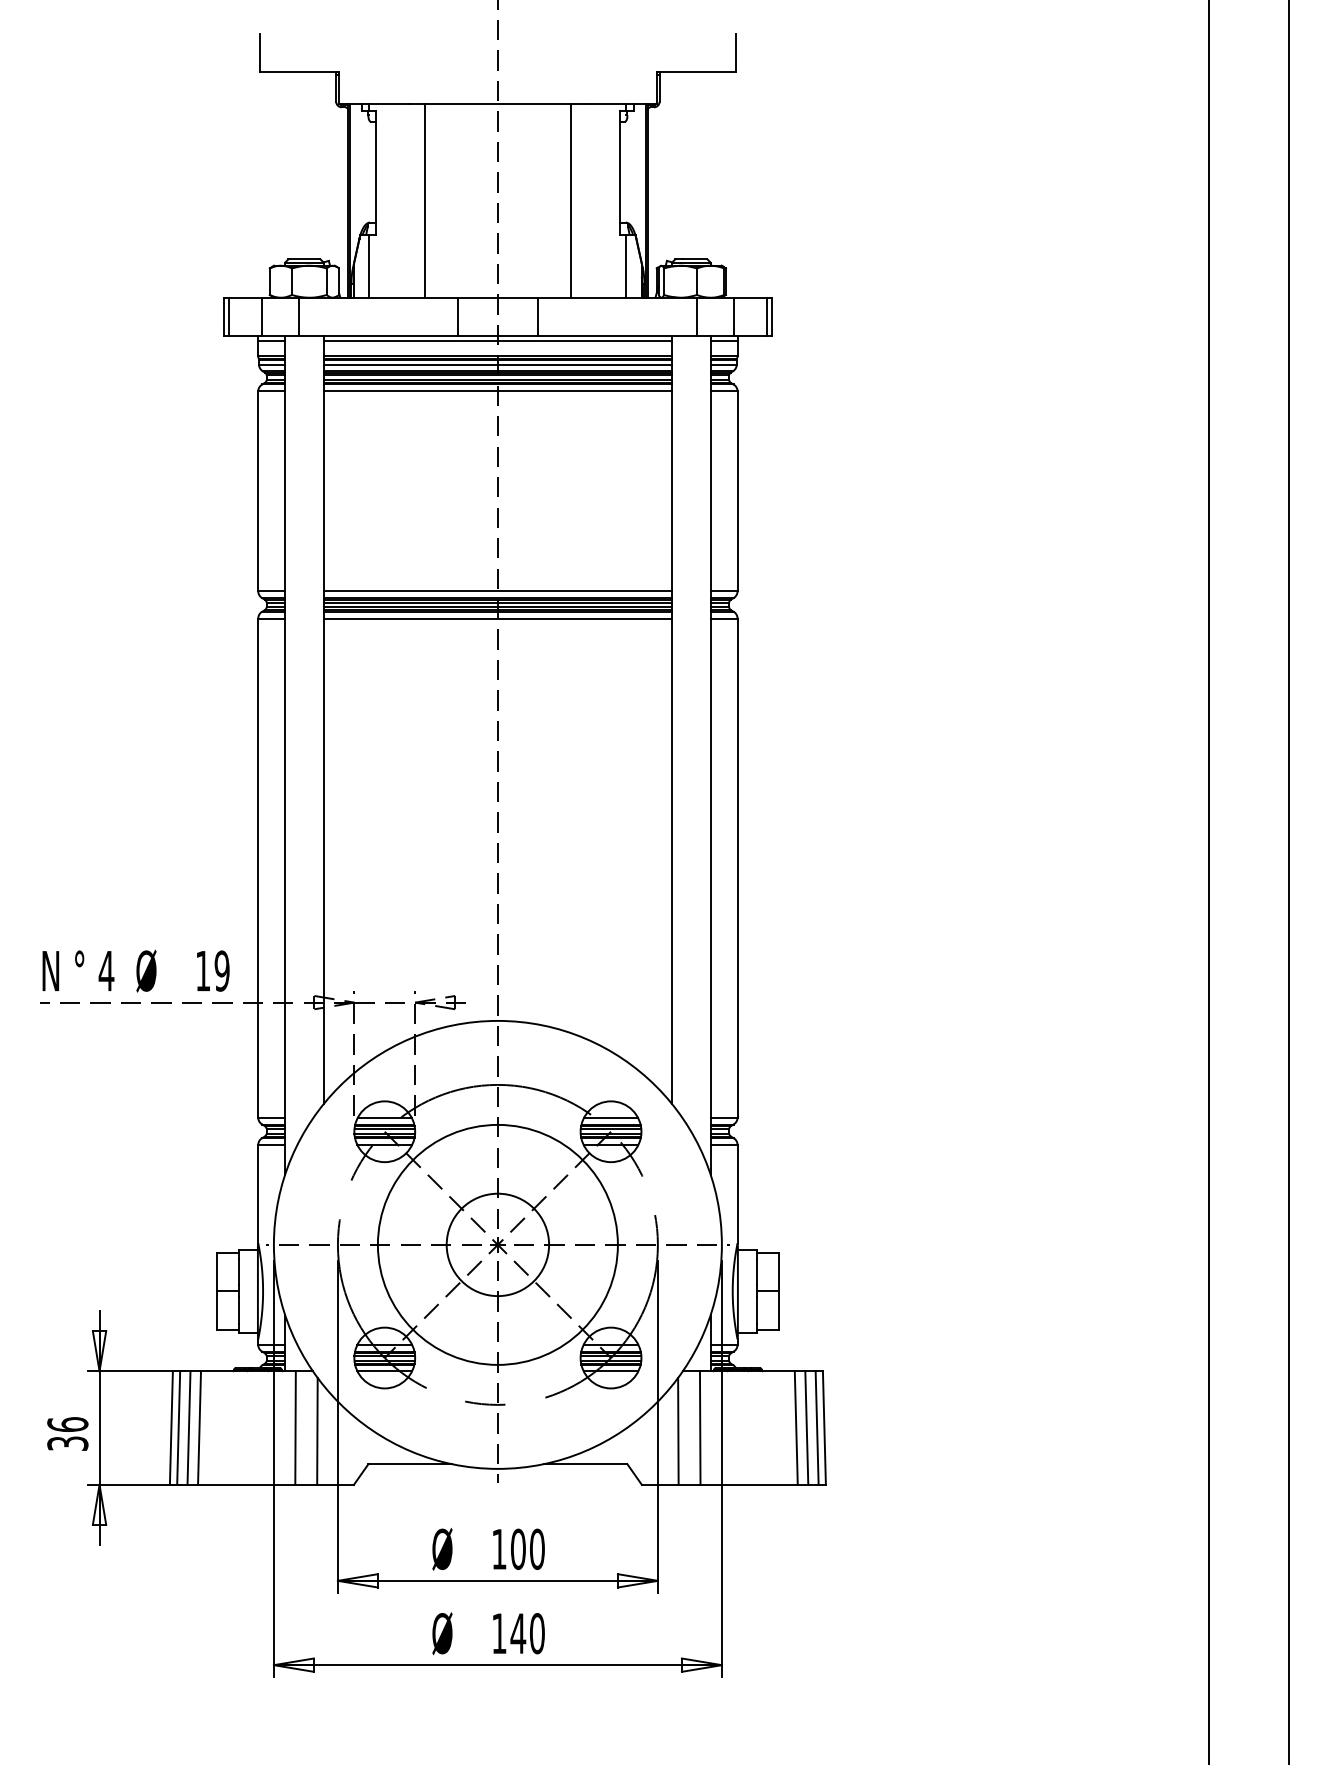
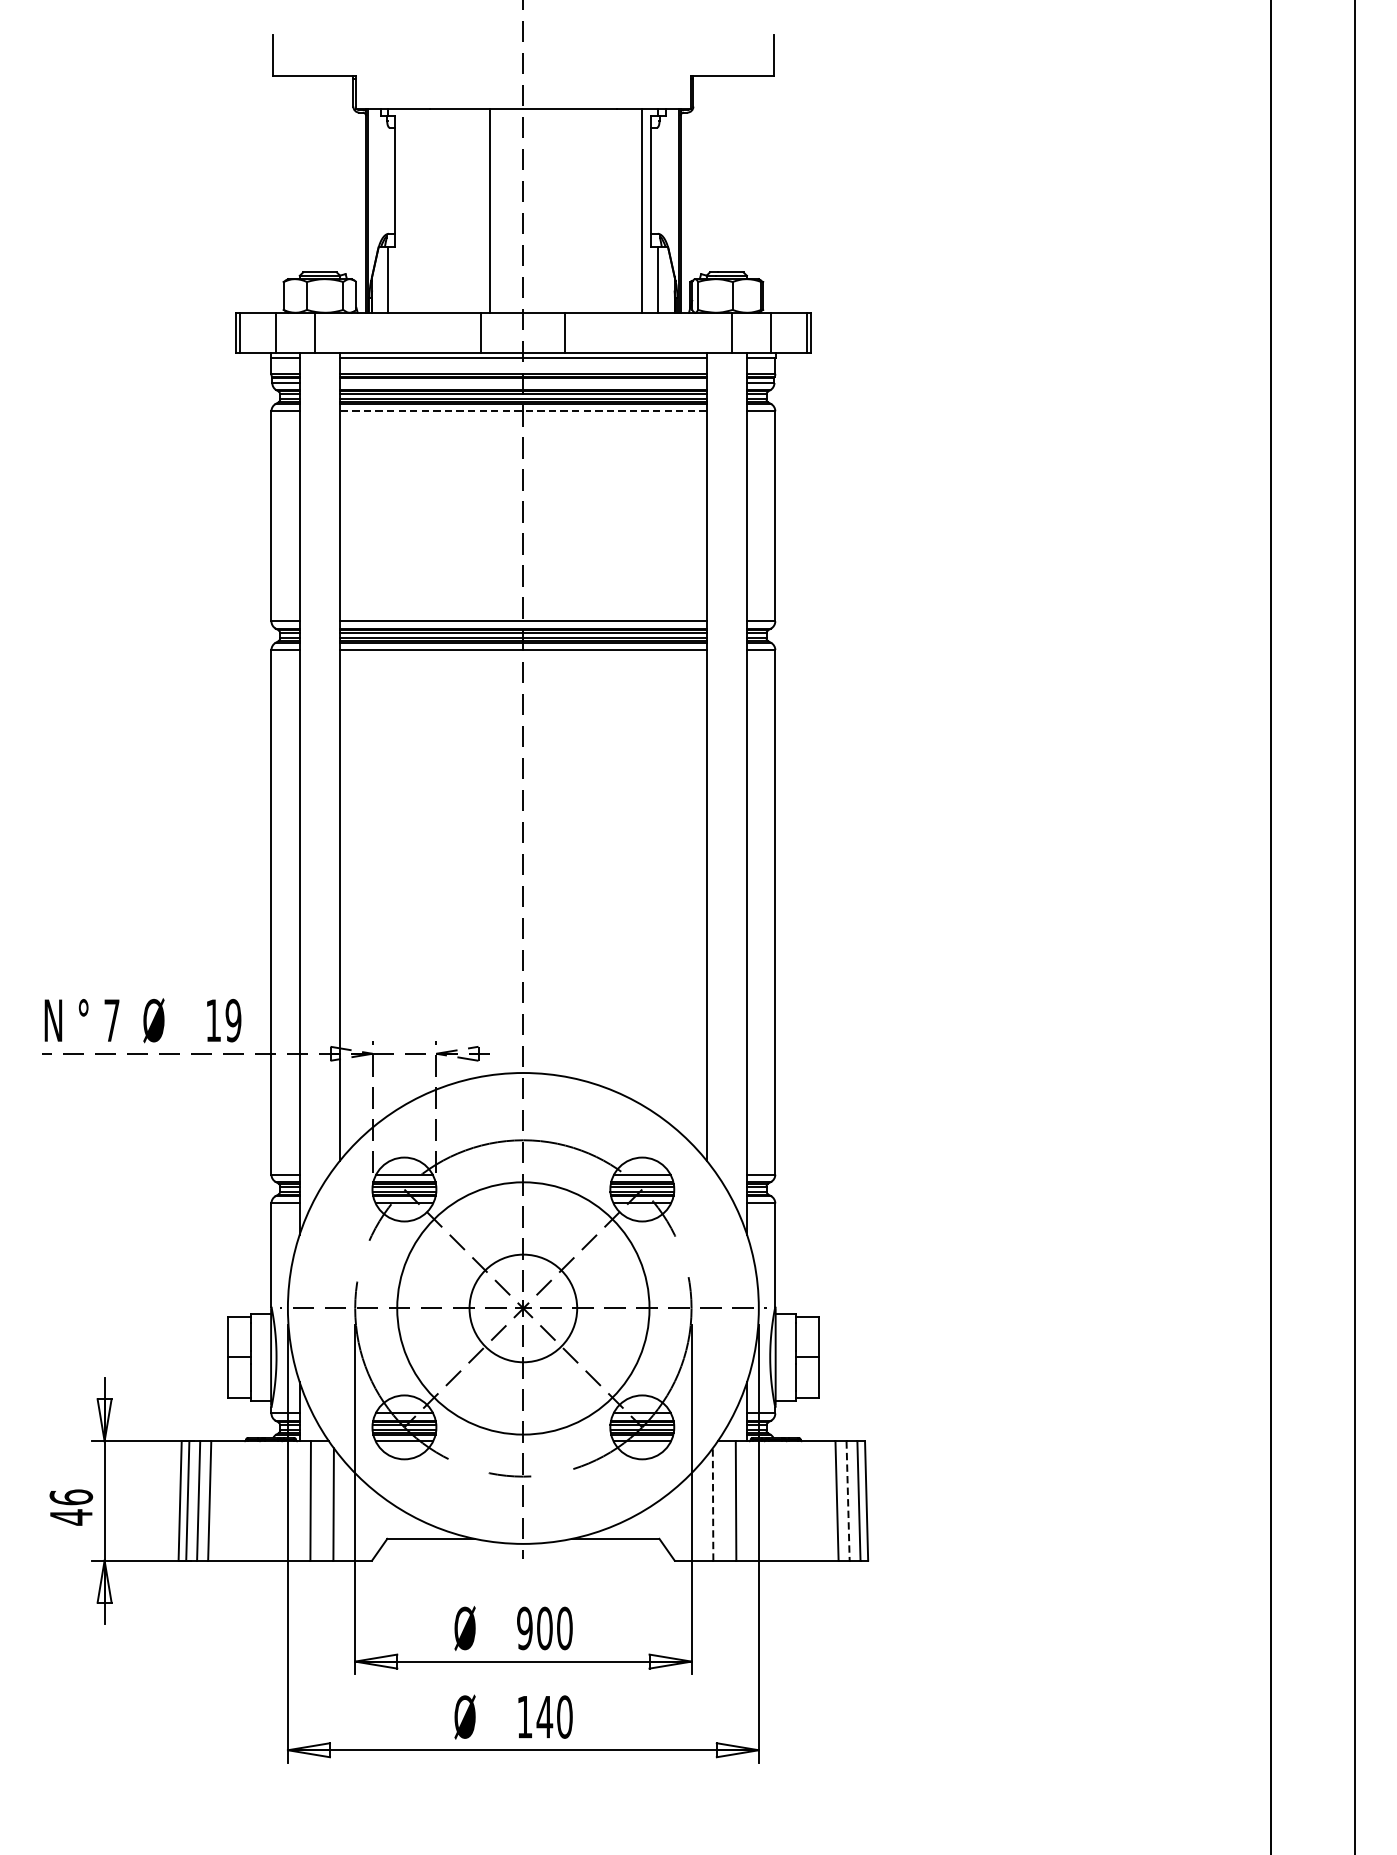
line: (425, 200) -> (490, 210), moved
line: (570, 200) -> (641, 210), moved
line: (497, 364) -> (522, 382), removed
line: (497, 391) -> (522, 411), solid -> dashed
text: (106, 971) -> (111, 1021), 4 -> 7
line: (806, 1428) -> (847, 1501), solid -> dashed
line: (678, 1430) -> (713, 1503), solid -> dashed
text: (67, 1443) -> (70, 1517), 36 -> 46
text: (498, 1548) -> (524, 1627), 100 -> 900

